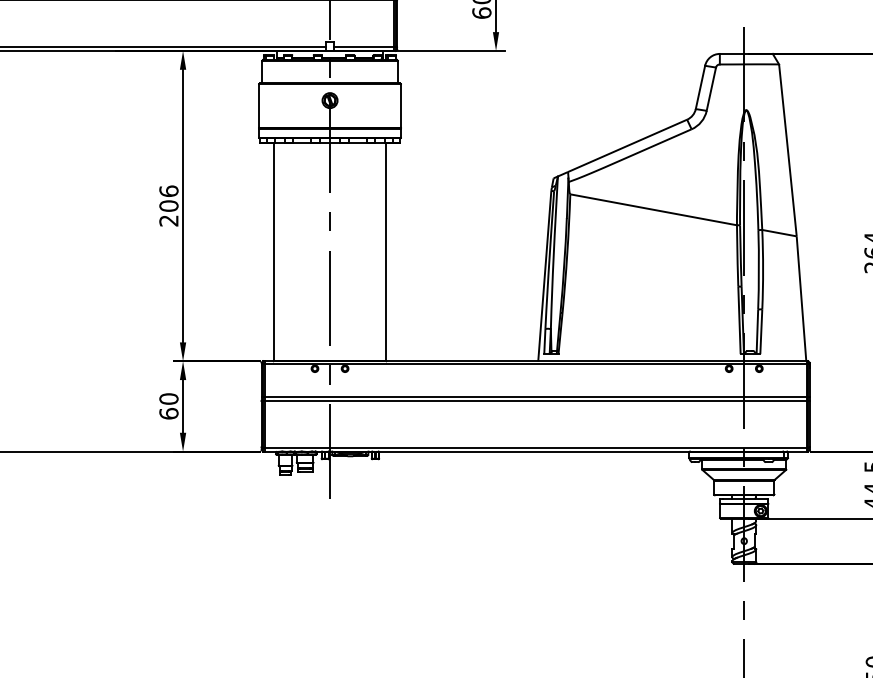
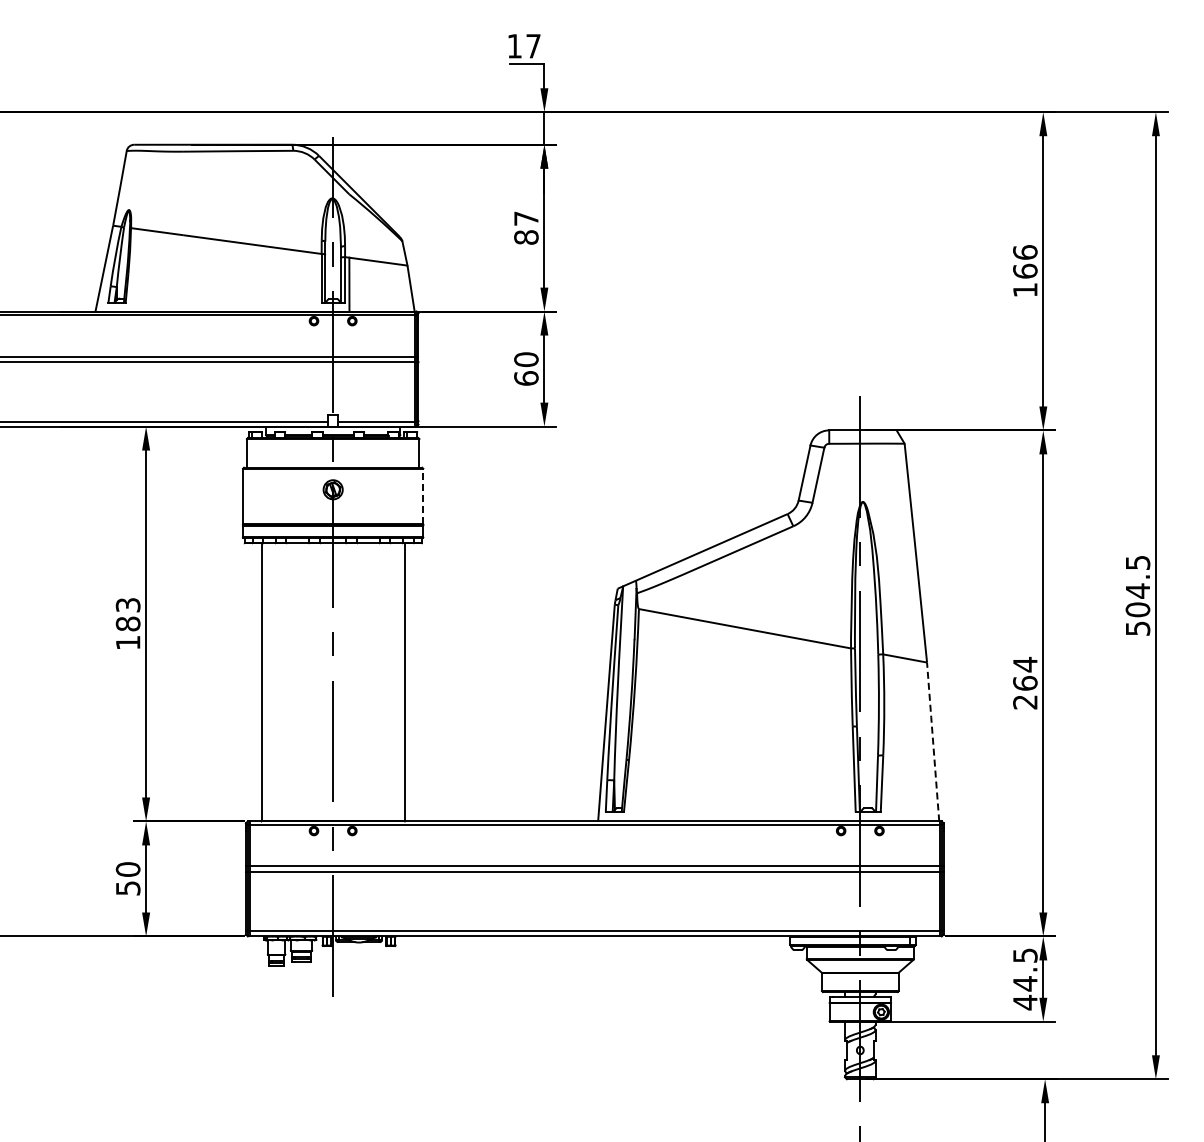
line: (401, 105) -> (423, 496), solid -> dashed
text: (168, 205) -> (127, 623), 206 -> 183
line: (801, 297) -> (933, 740), solid -> dashed
text: (168, 413) -> (127, 887), 60 -> 50

